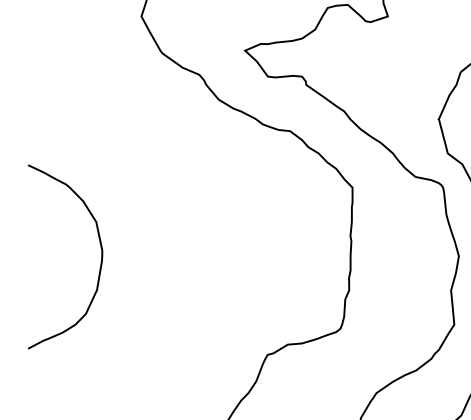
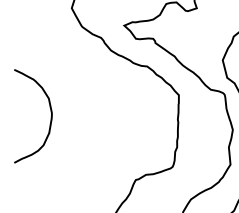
curve: (99, 259) -> (50, 117), moved

